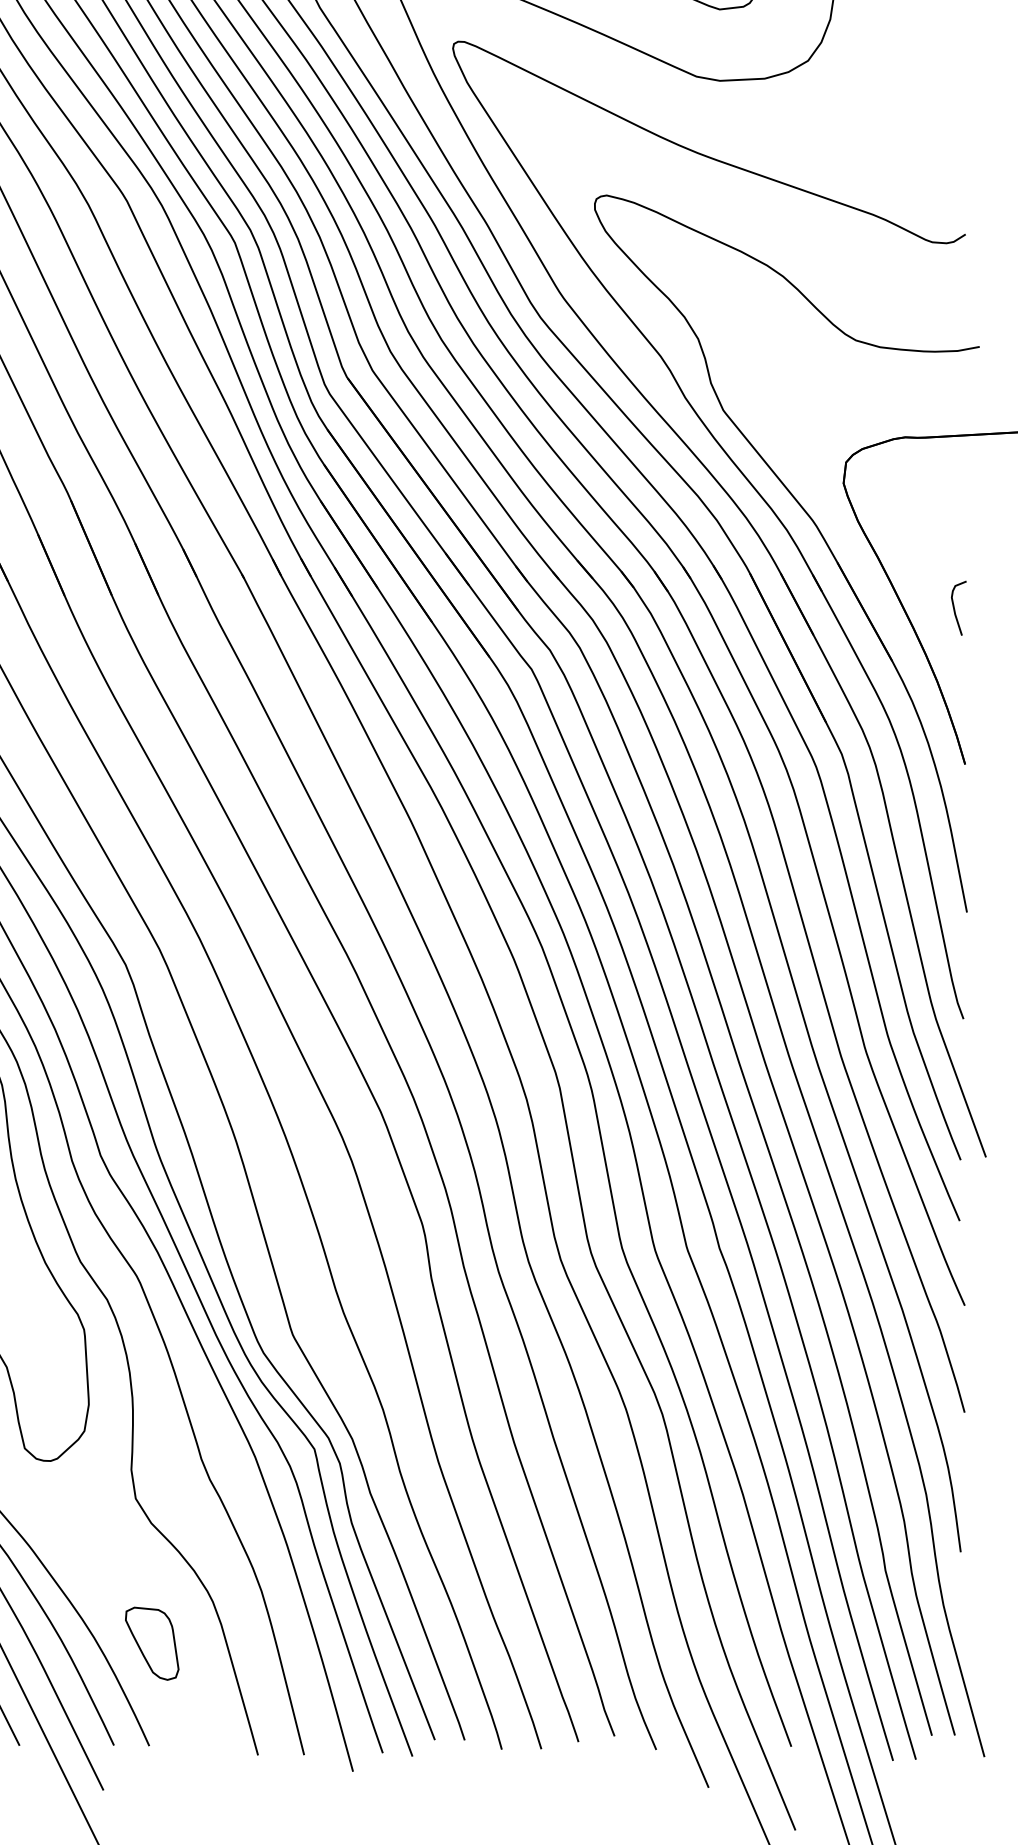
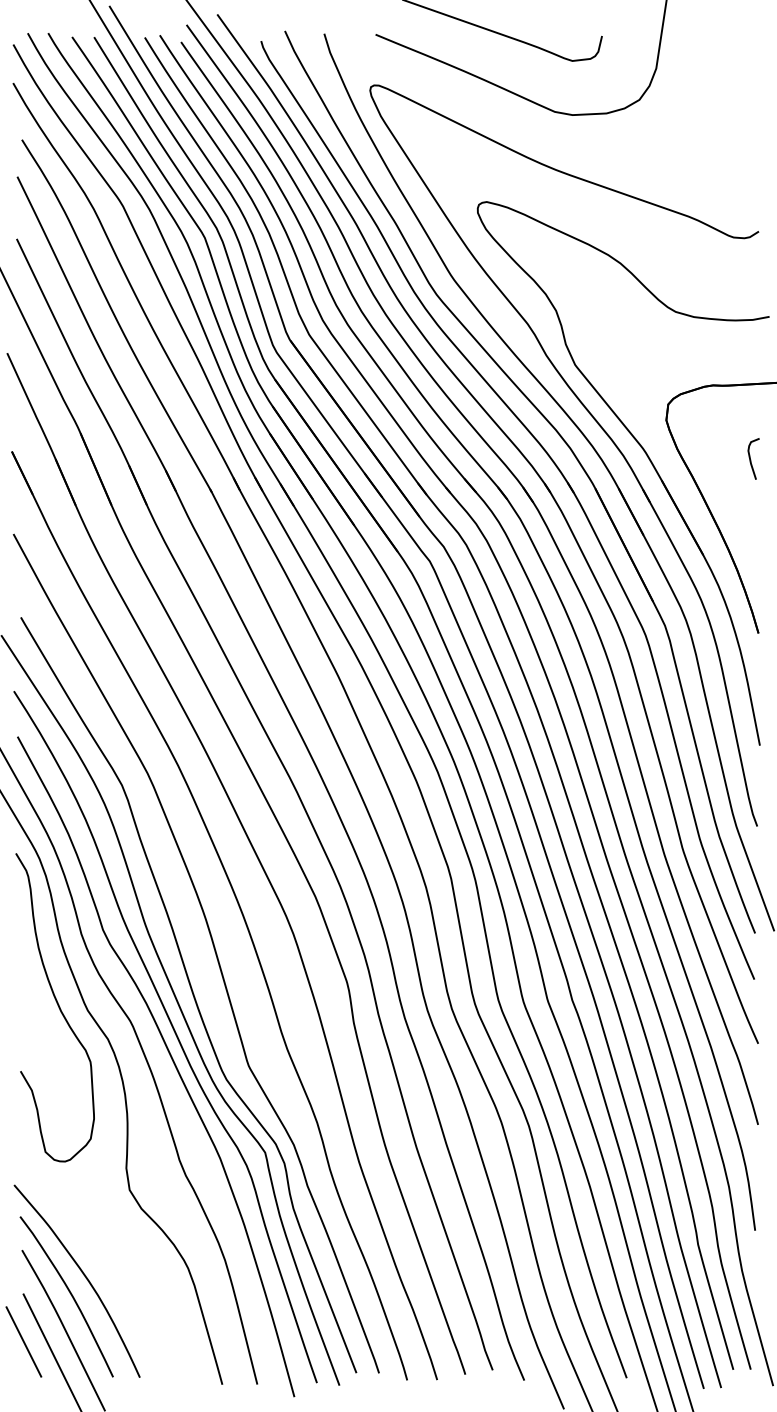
curve: (955, 608) -> (751, 459), moved
part: (151, 1642) -> (141, 1299), removed

